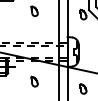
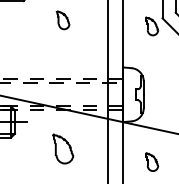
part: (34, 81) -> (63, 148), size x1.6

